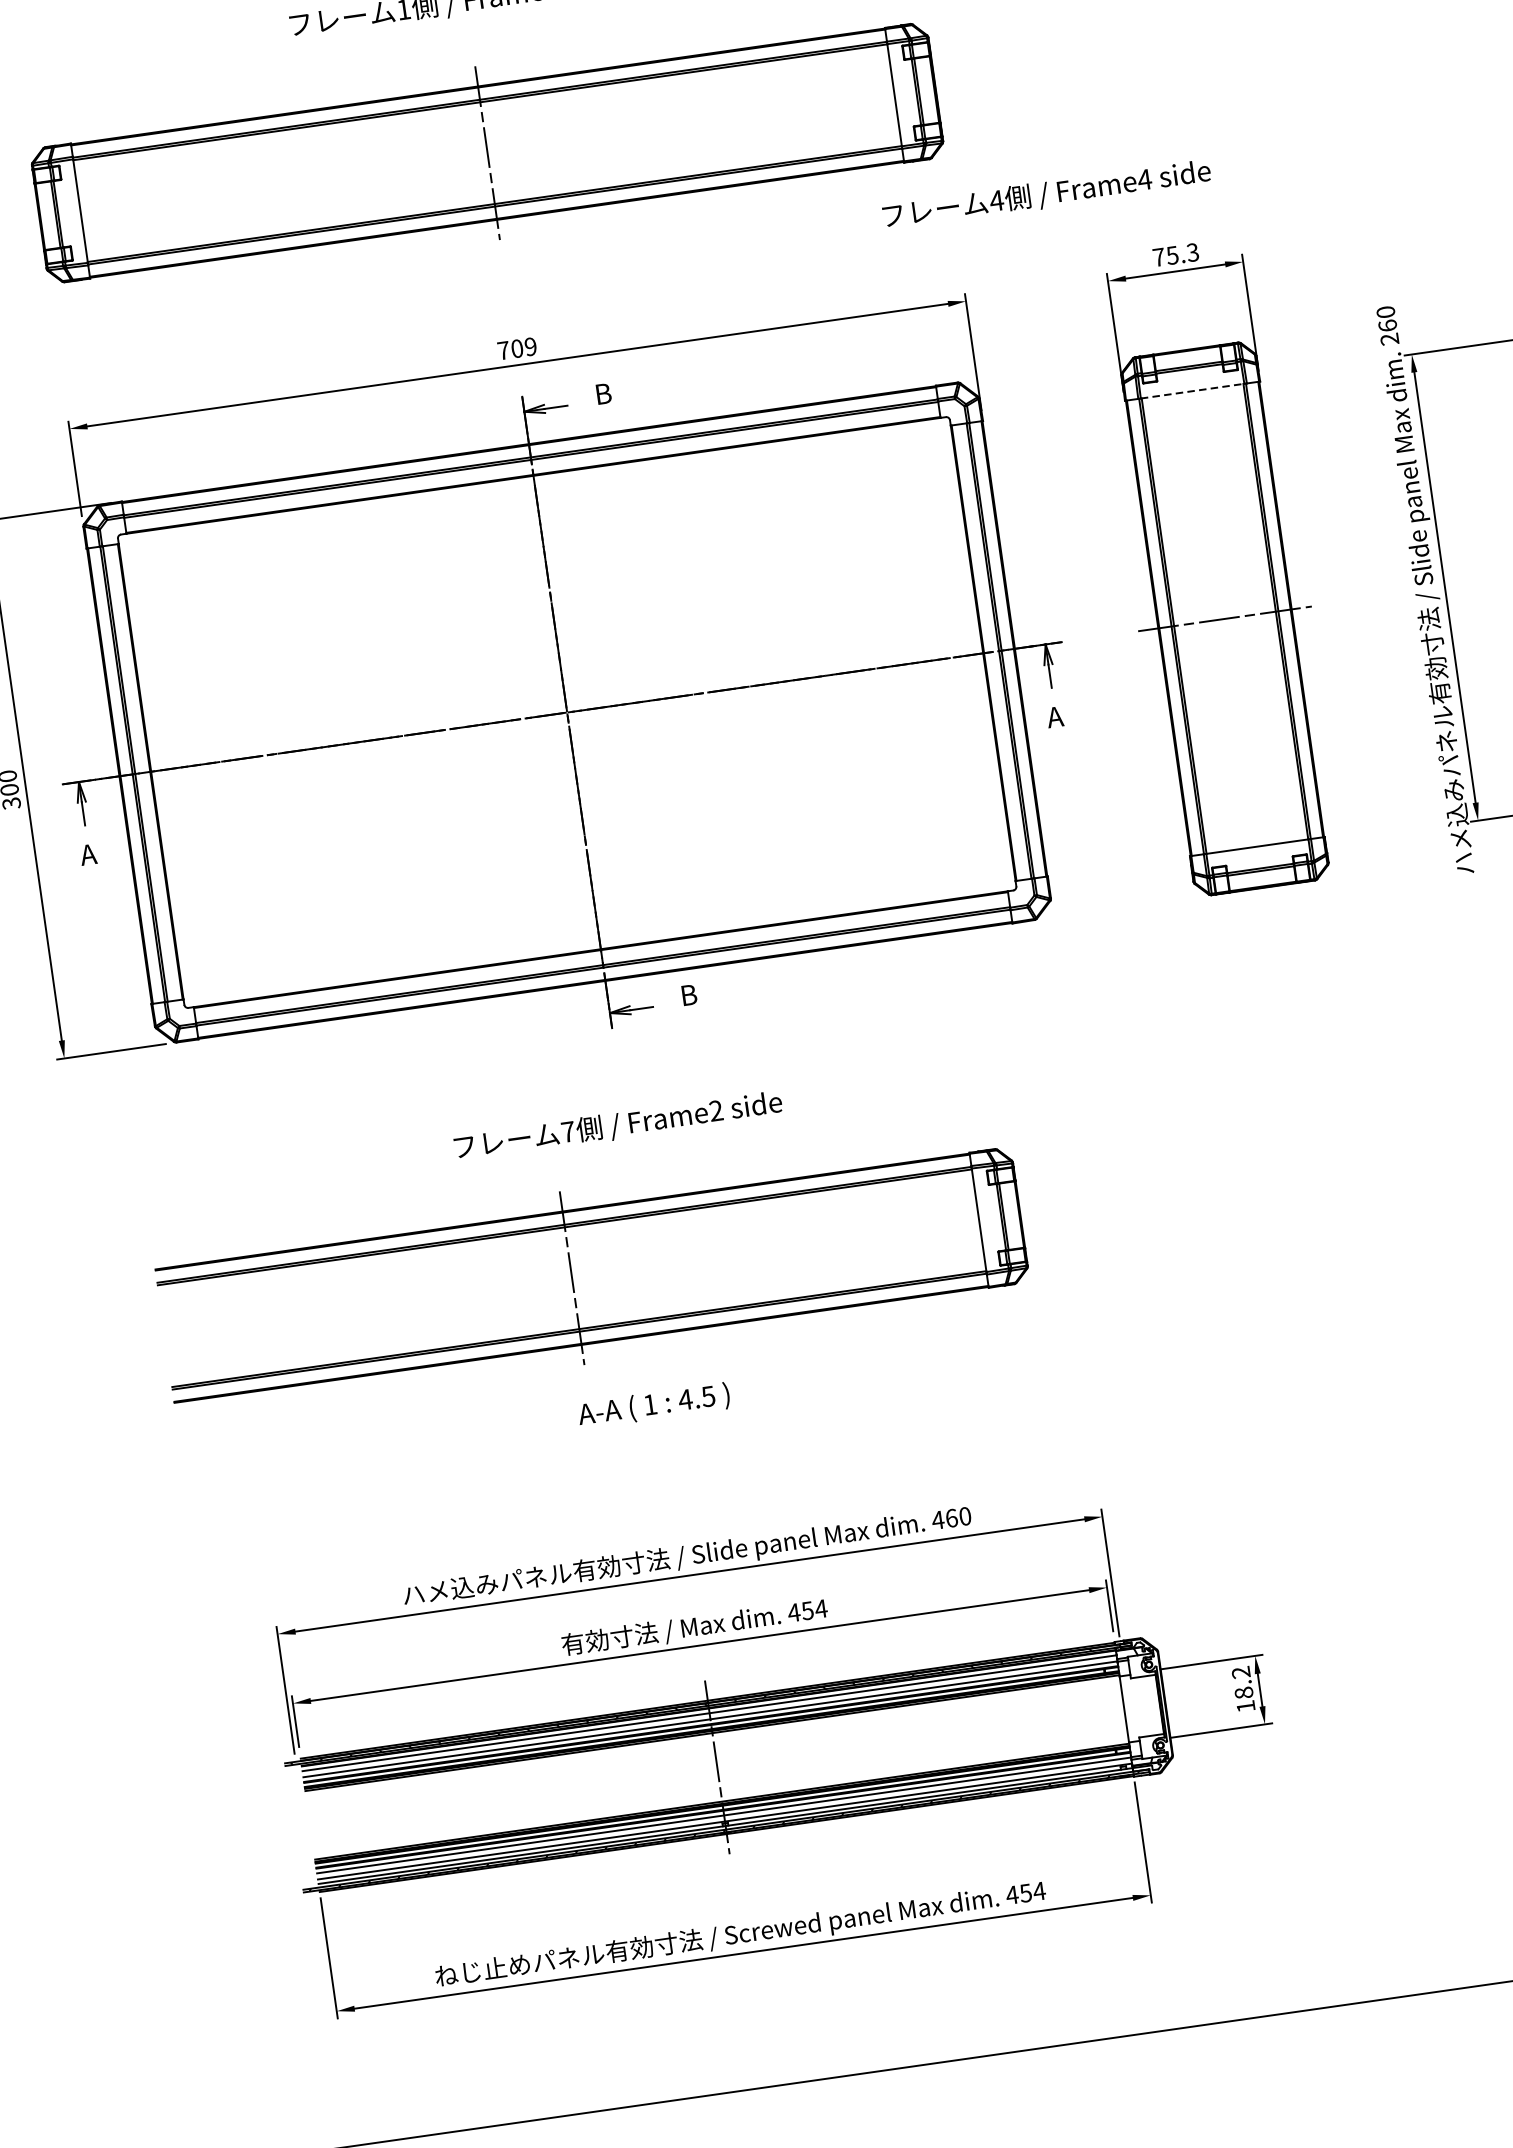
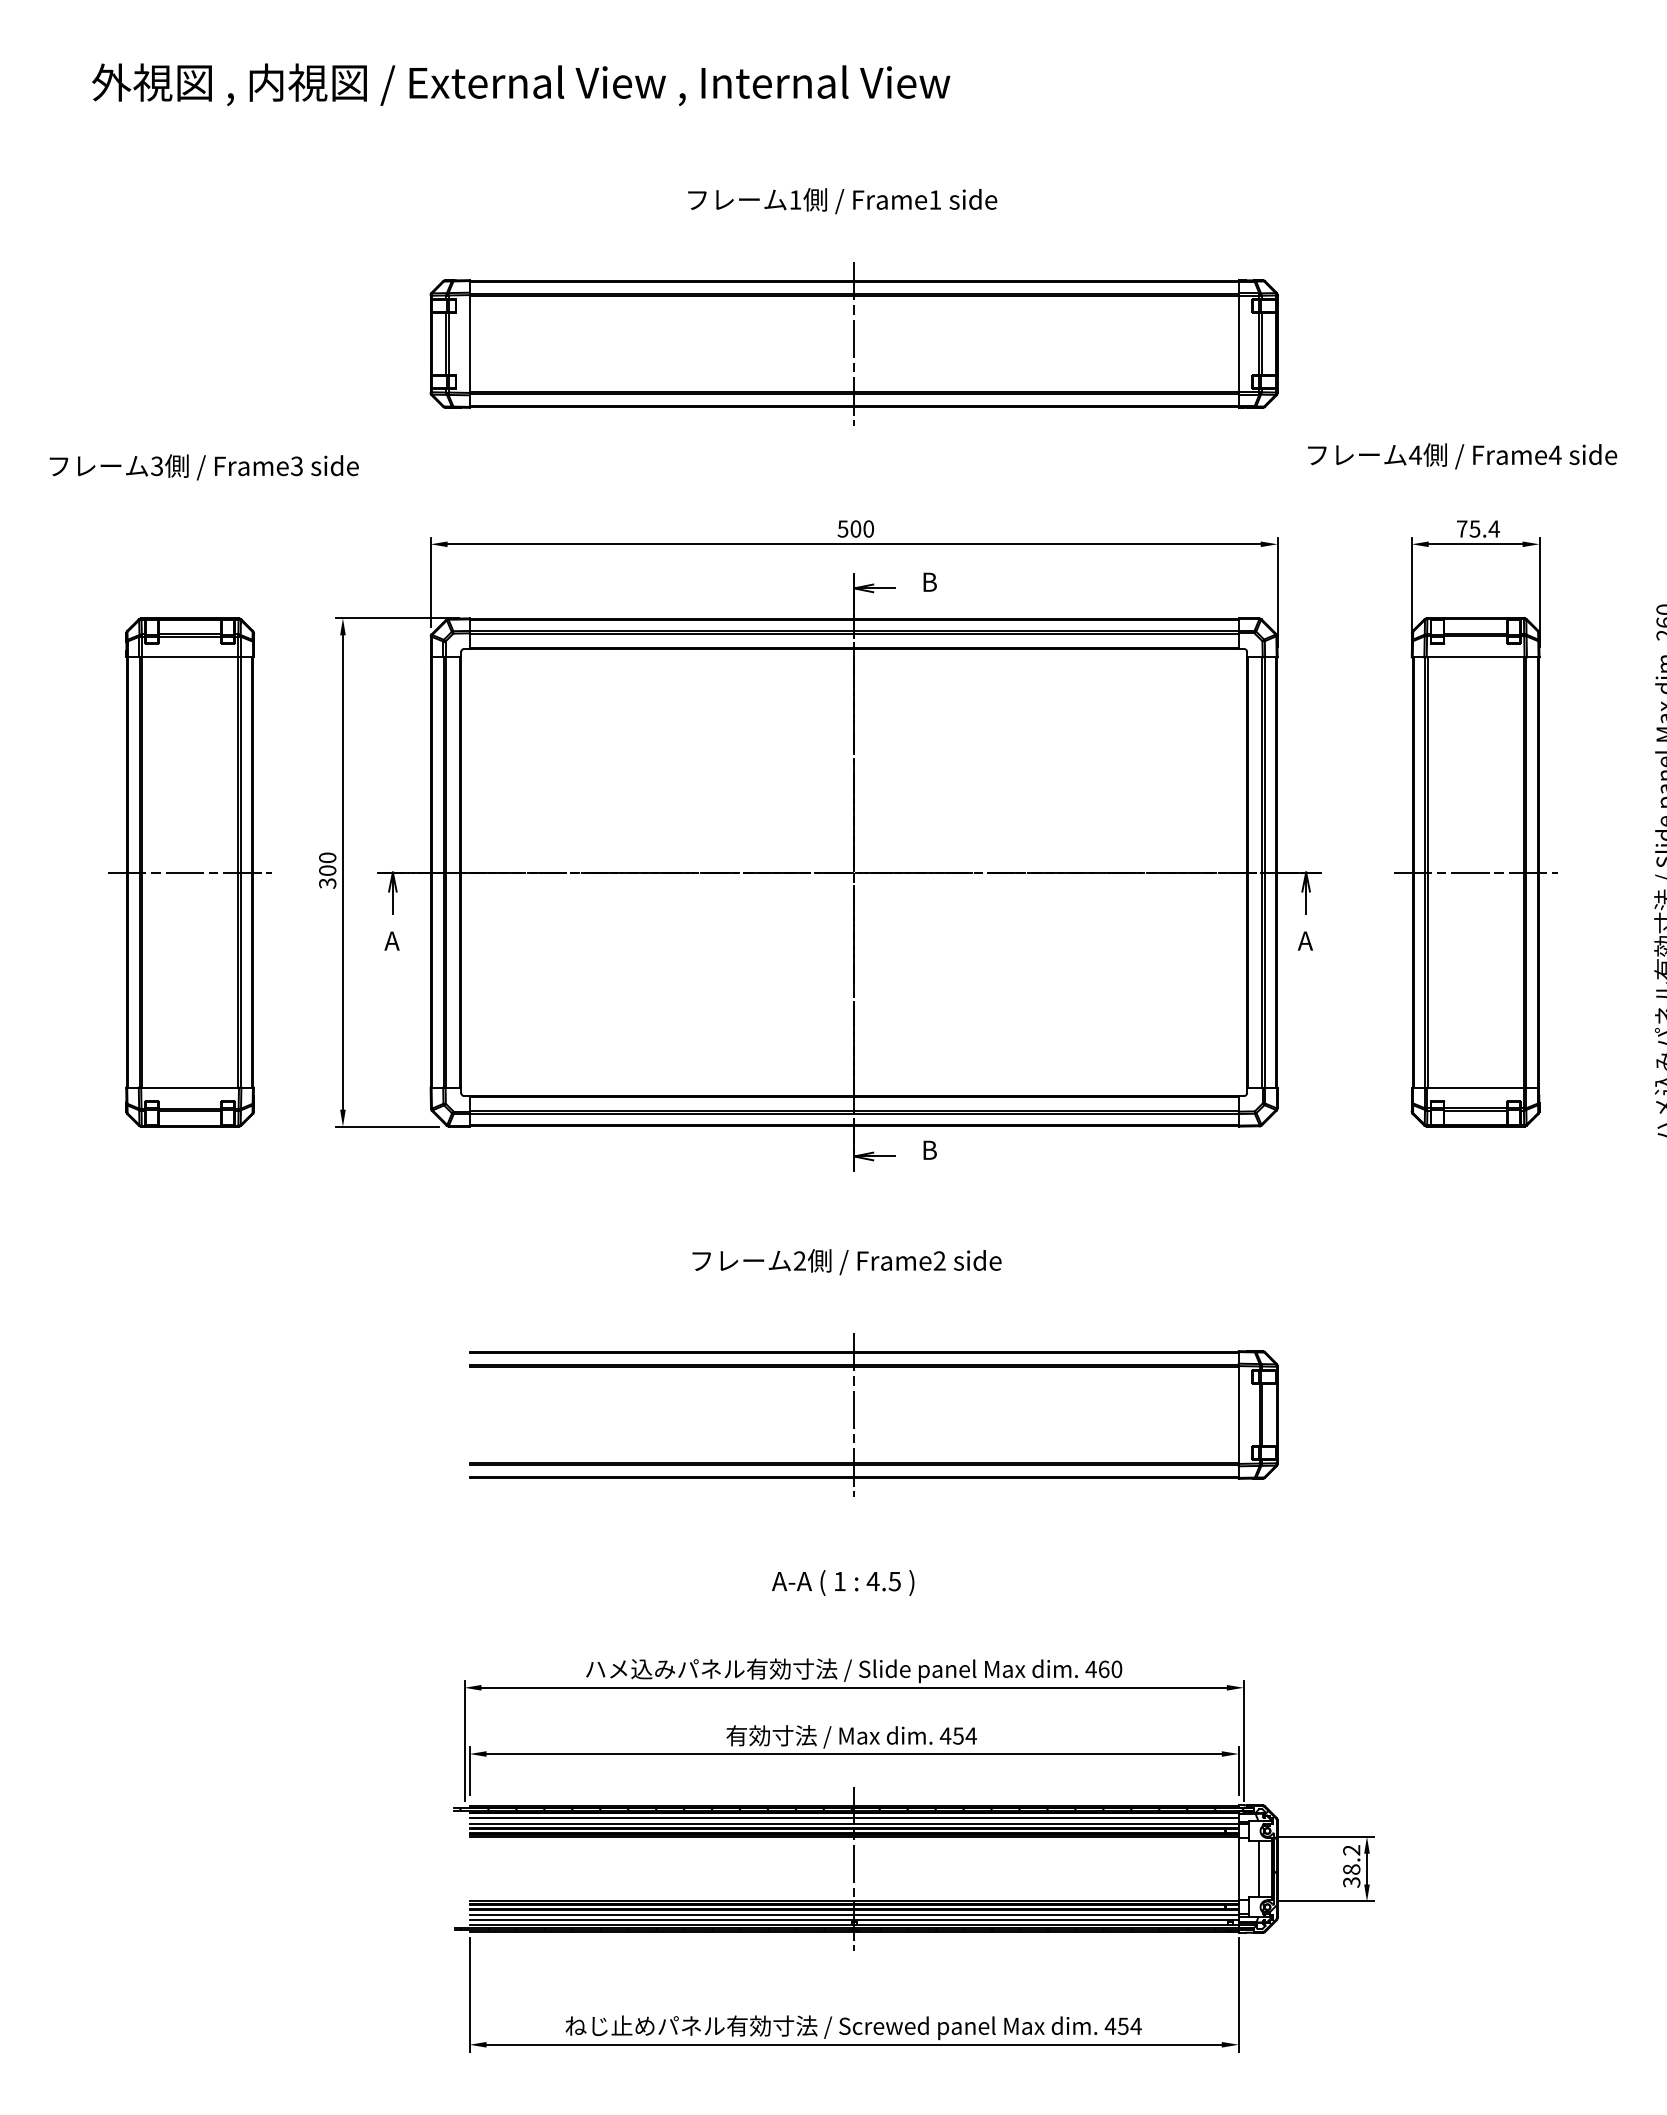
text: (1046, 195) -> (1462, 456), moved
text: (1192, 252) -> (1493, 528), 75.3 -> 75.4
text: (516, 348) -> (855, 528), 709 -> 500
line: (1192, 391) -> (1475, 657), dashed -> solid
text: (567, 1131) -> (799, 1260), 7 -> 2
part: (572, 1277) -> (854, 1414), moved
text: (654, 1405) -> (843, 1582), moved
hatch: (1152, 1705) -> (1265, 1869), added
line: (1145, 1706) -> (1258, 1869), added
text: (1245, 1706) -> (1351, 1882), 18.2 -> 38.2

